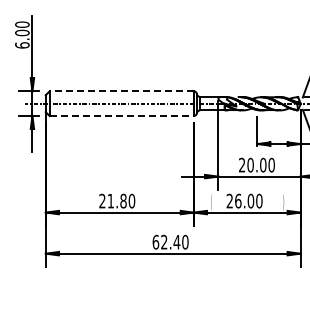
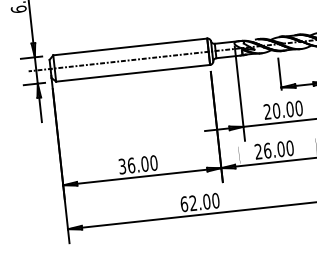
line: (121, 91) -> (130, 47), dashed -> solid
line: (122, 116) -> (134, 73), dashed -> solid
text: (112, 200) -> (133, 164), 21.80 -> 36.00
text: (176, 241) -> (206, 201), 62.40 -> 62.00

